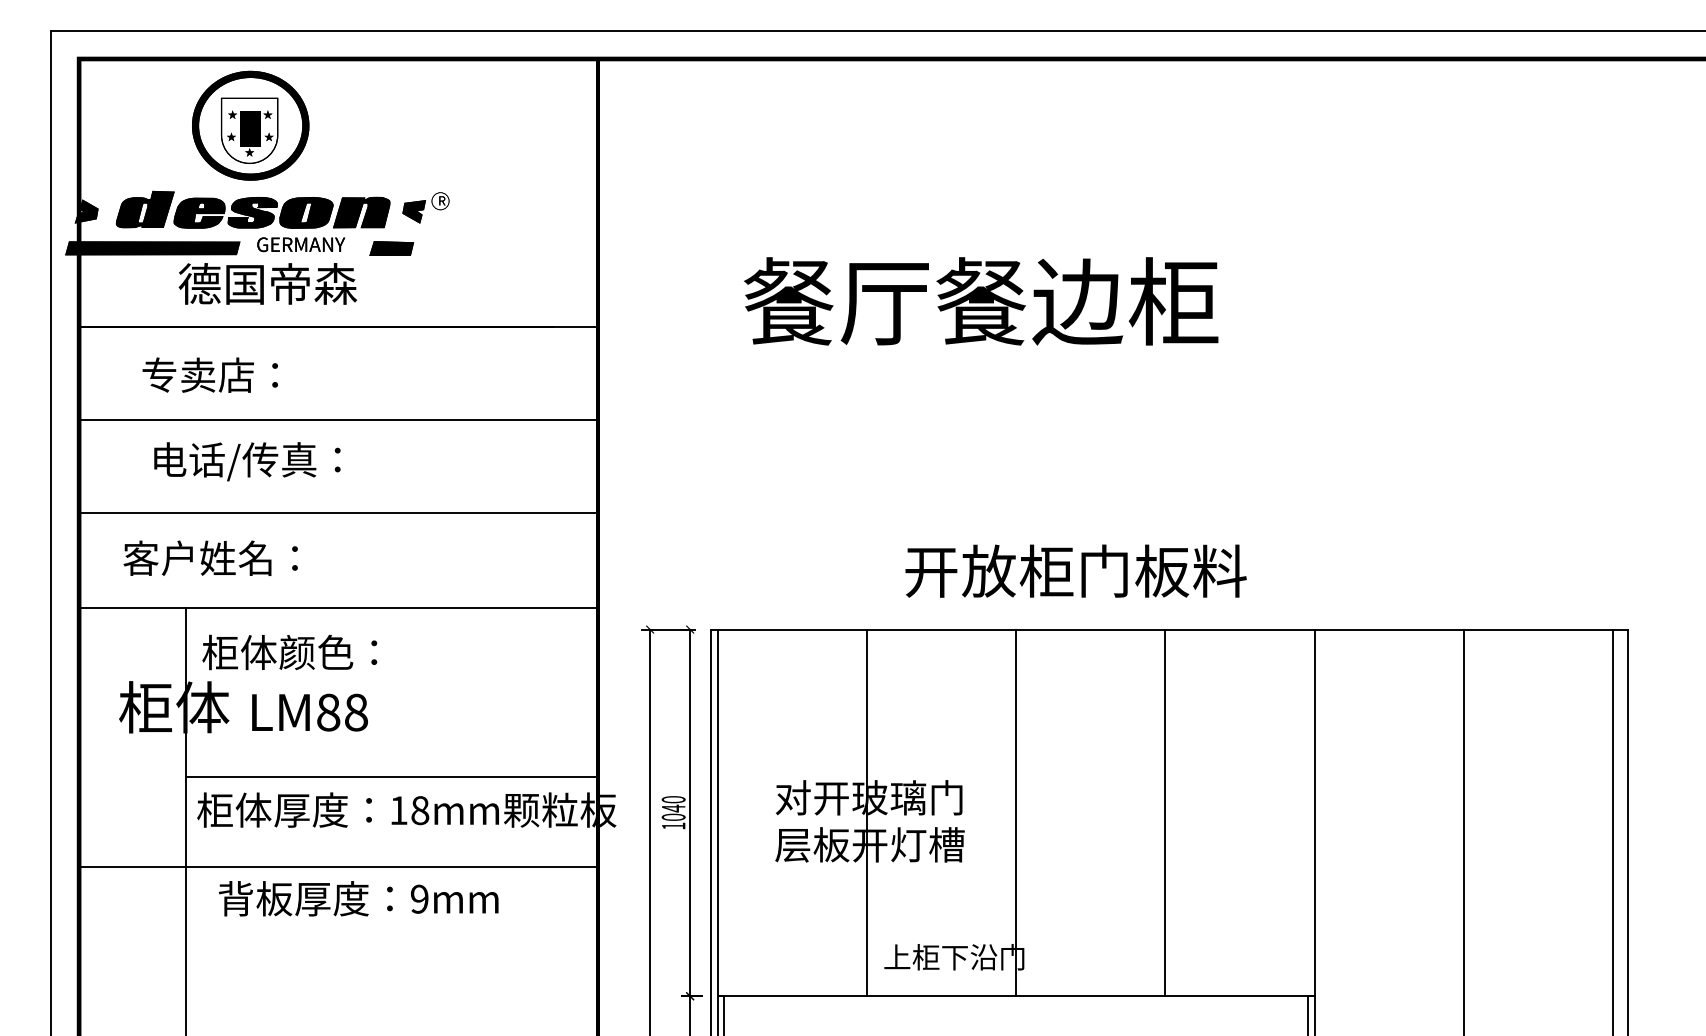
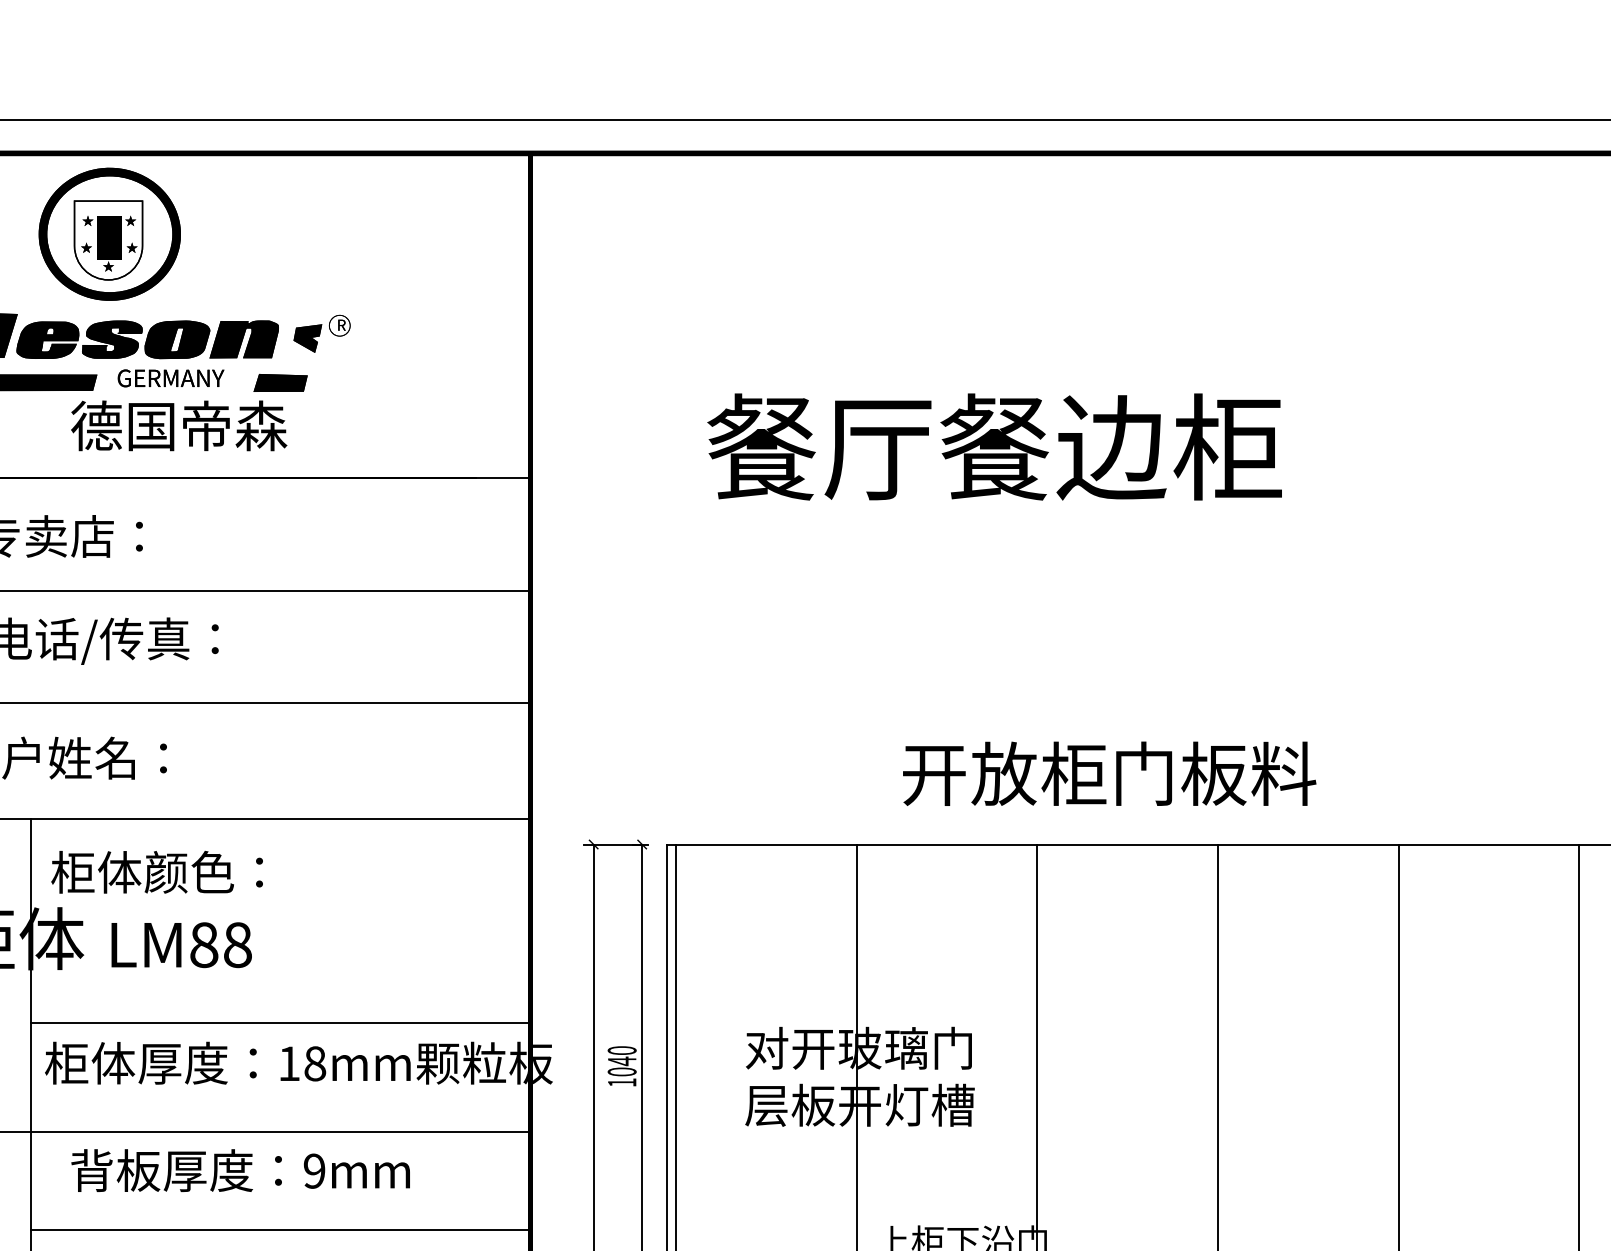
text: (267, 283) -> (178, 425), moved
line: (391, 947) -> (280, 1229), added

